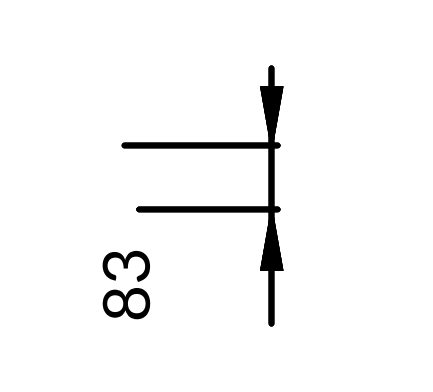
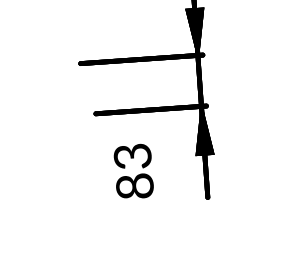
part: (130, 289) -> (137, 175), moved

